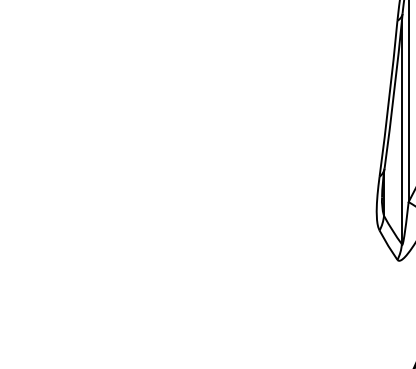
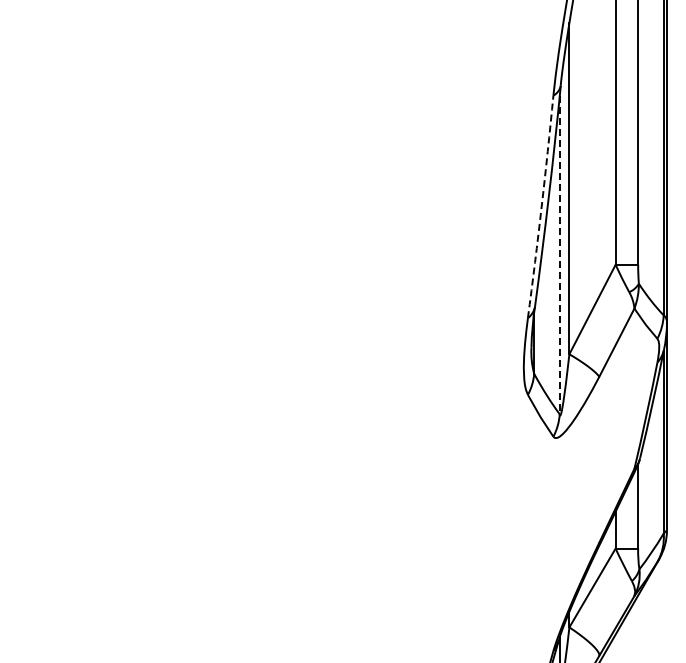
arc: (389, 98) -> (541, 206), solid -> dashed
line: (401, 132) -> (559, 255), solid -> dashed

